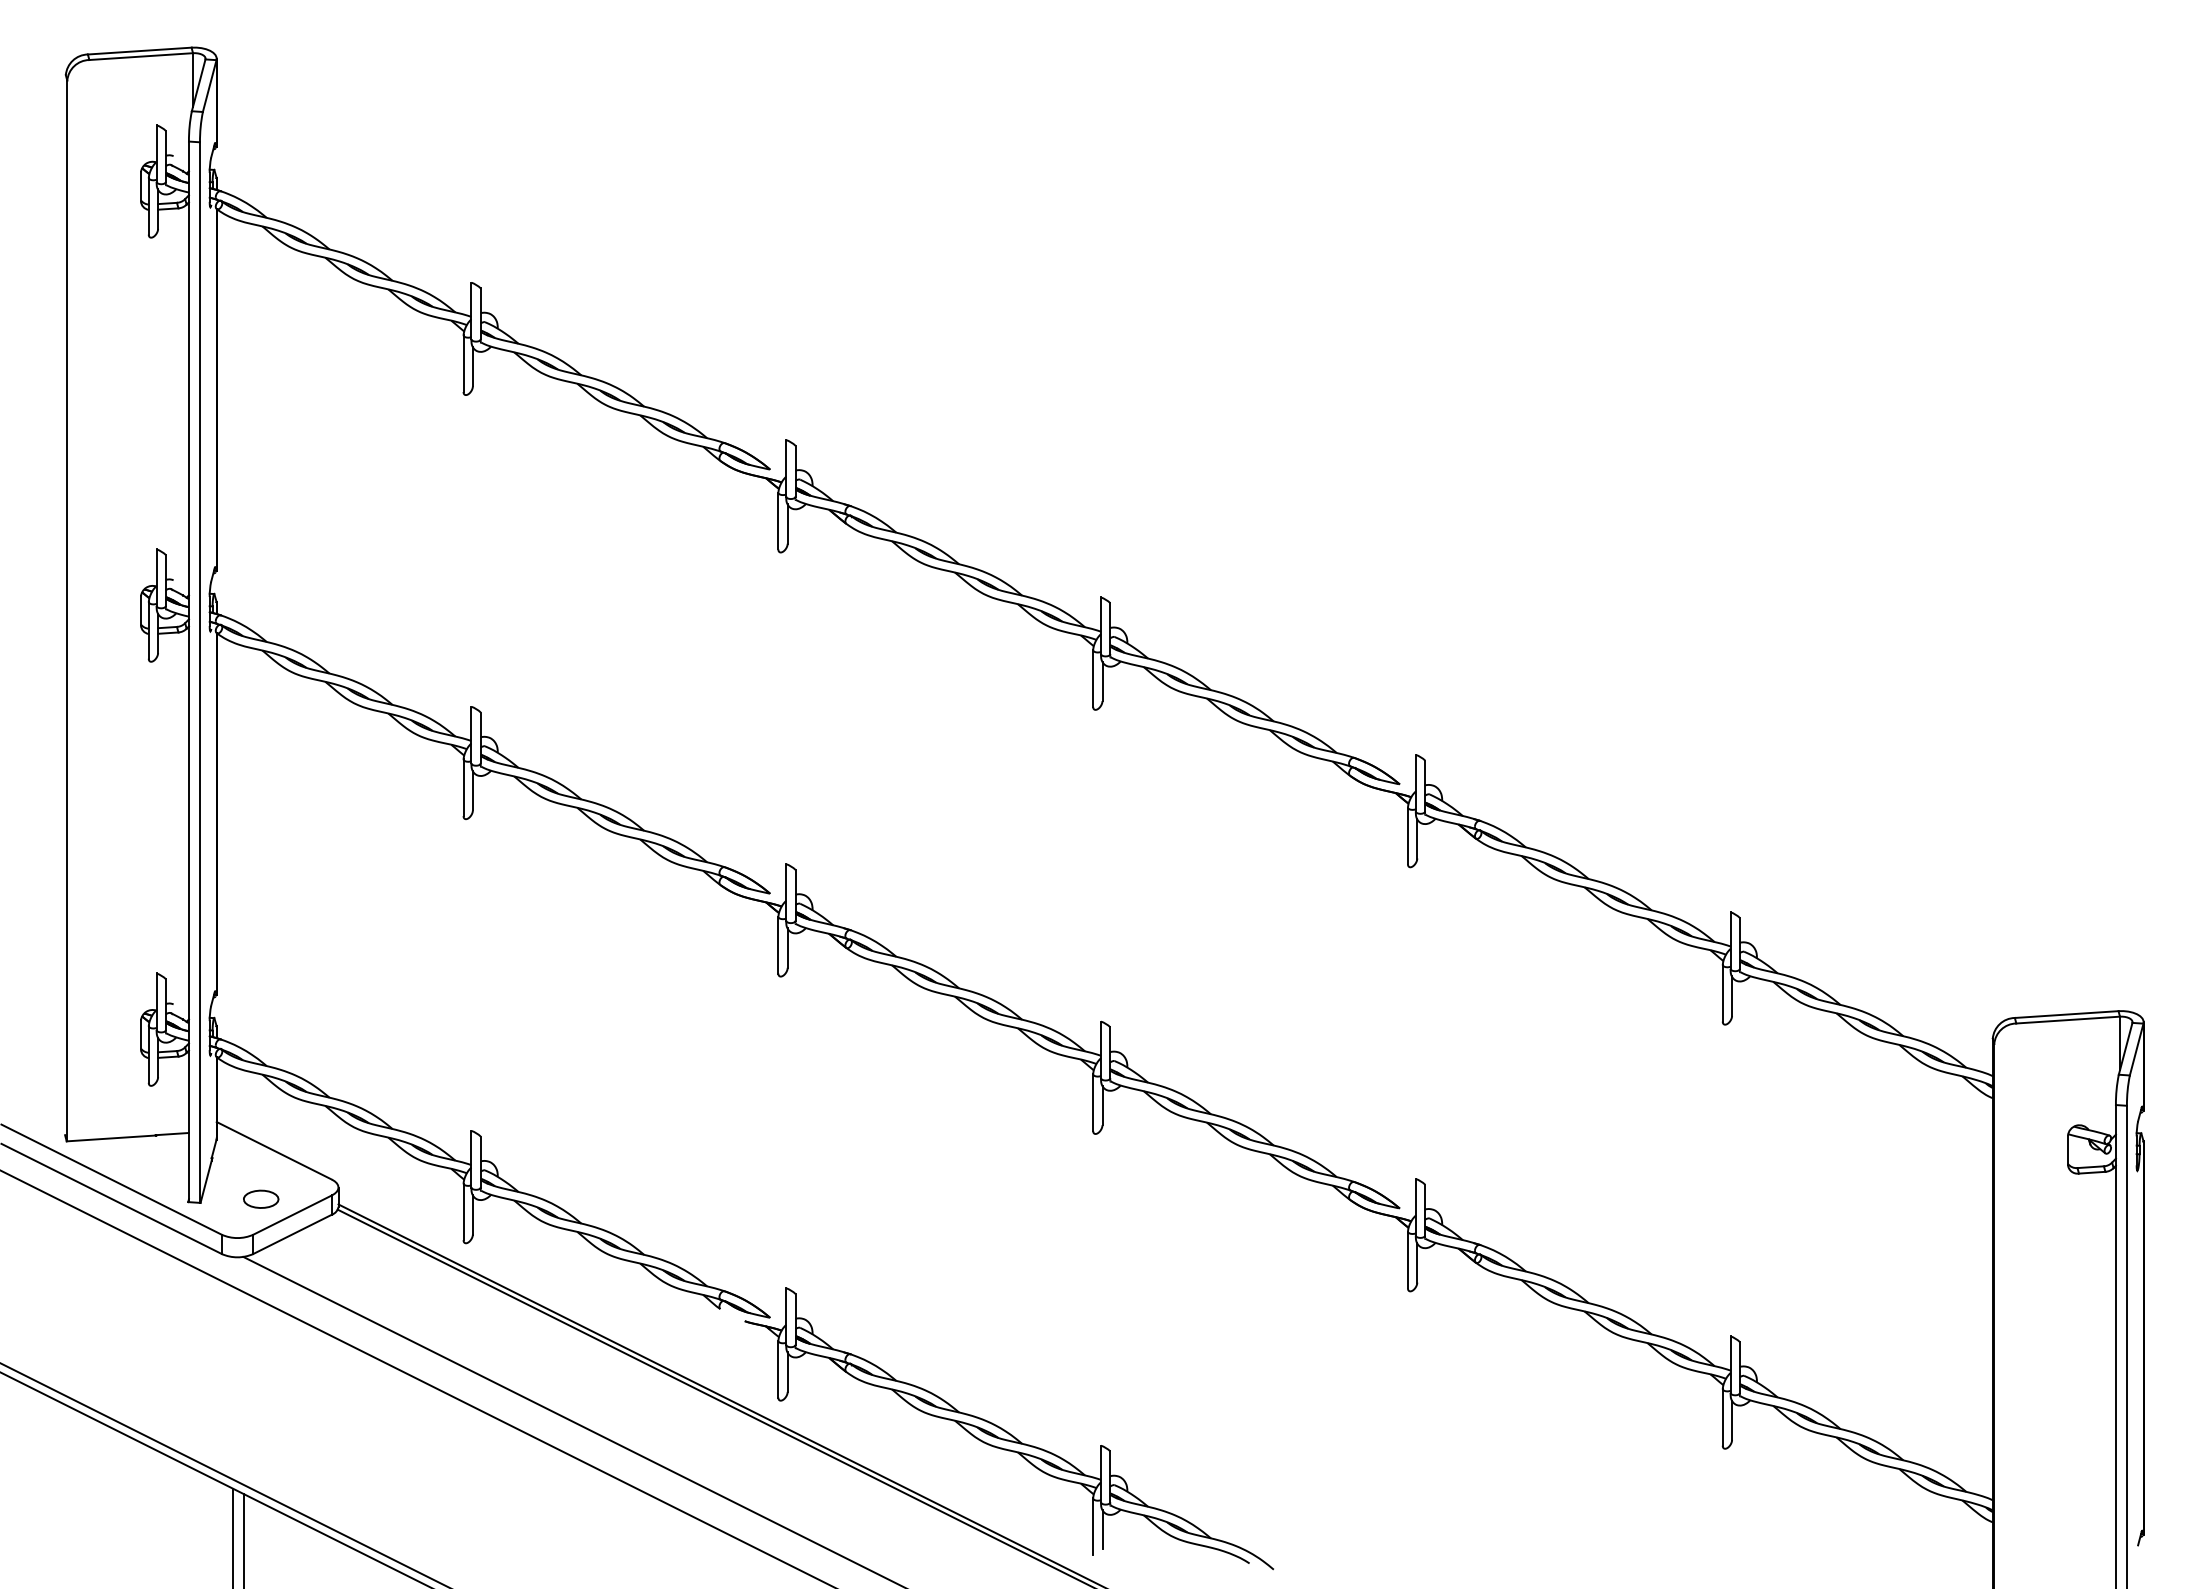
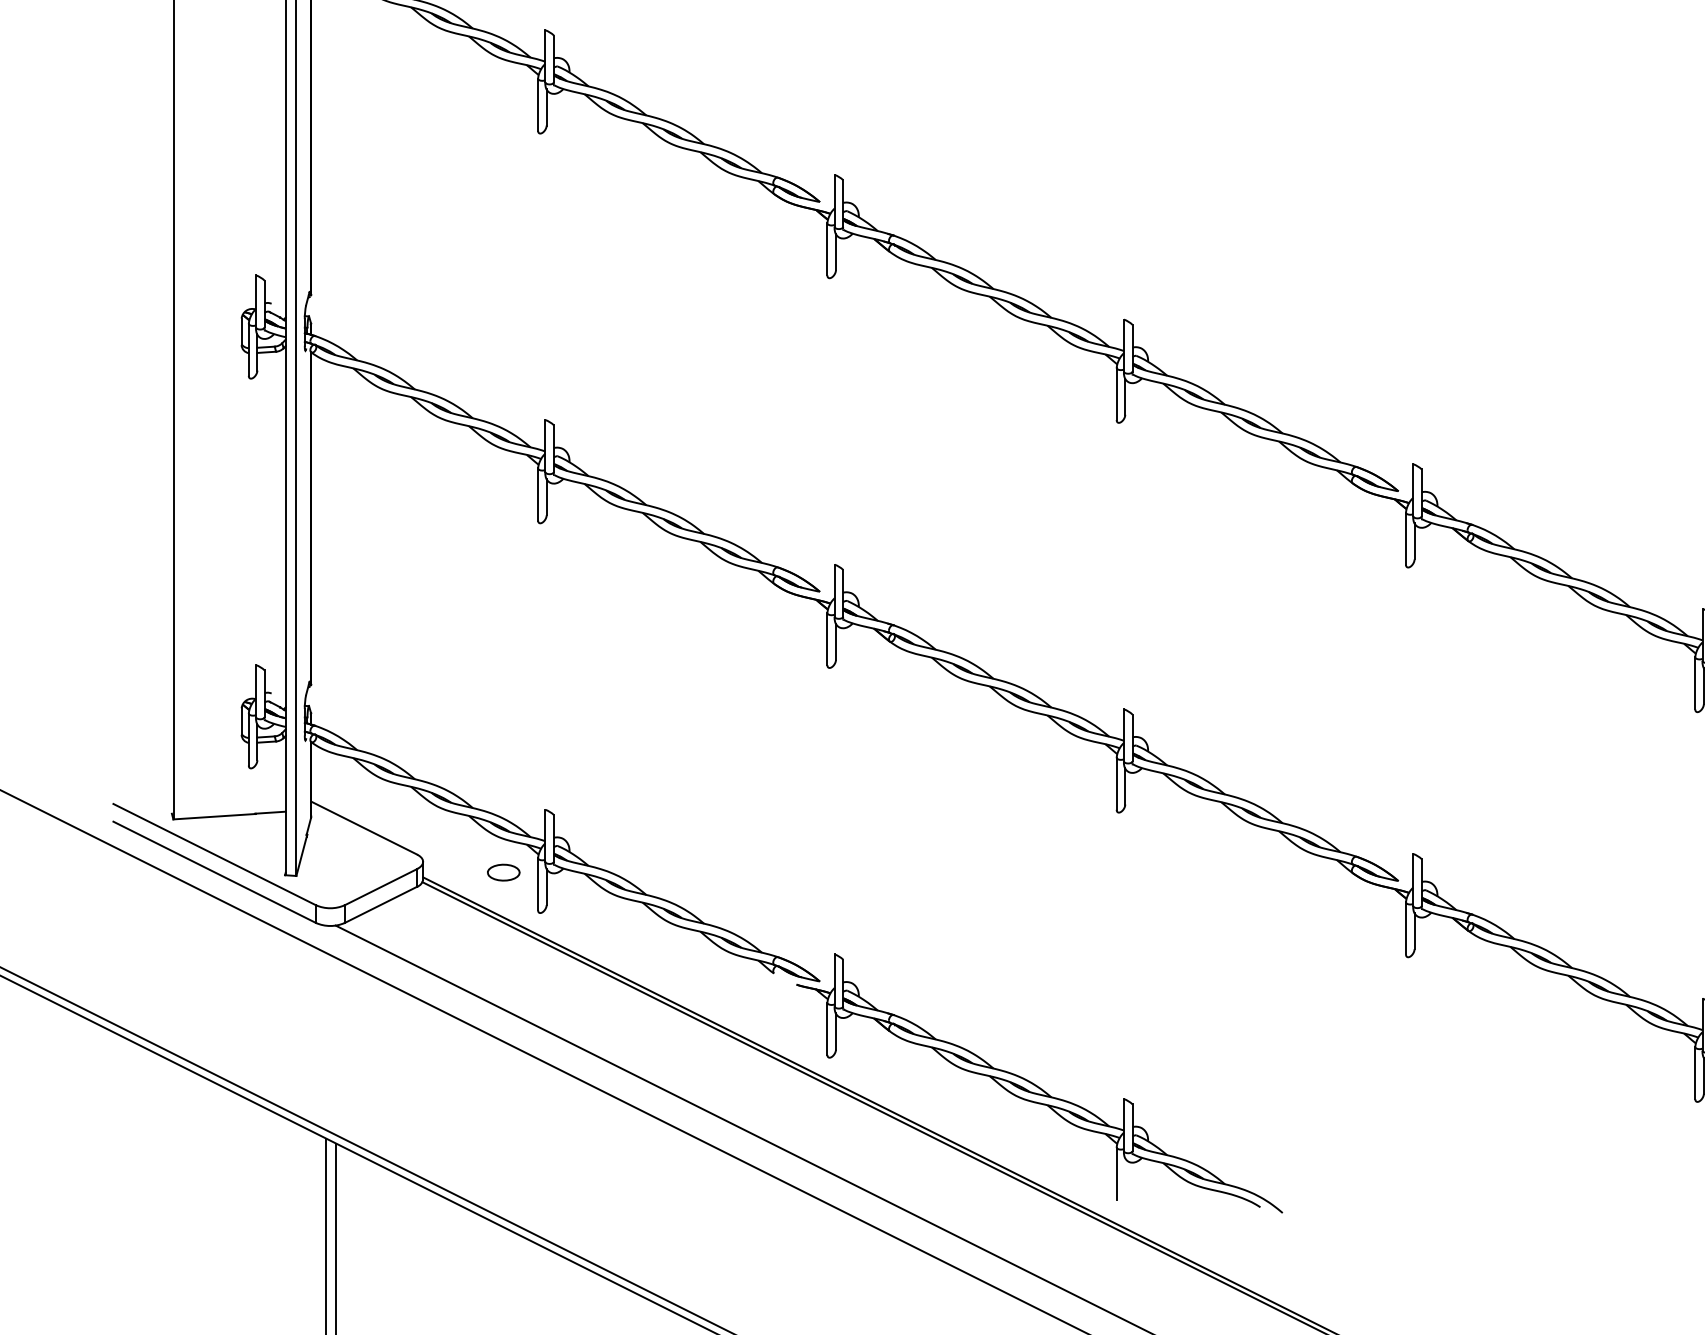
part: (261, 1198) -> (504, 871), moved
line: (1102, 1529) -> (1125, 1176), removed

